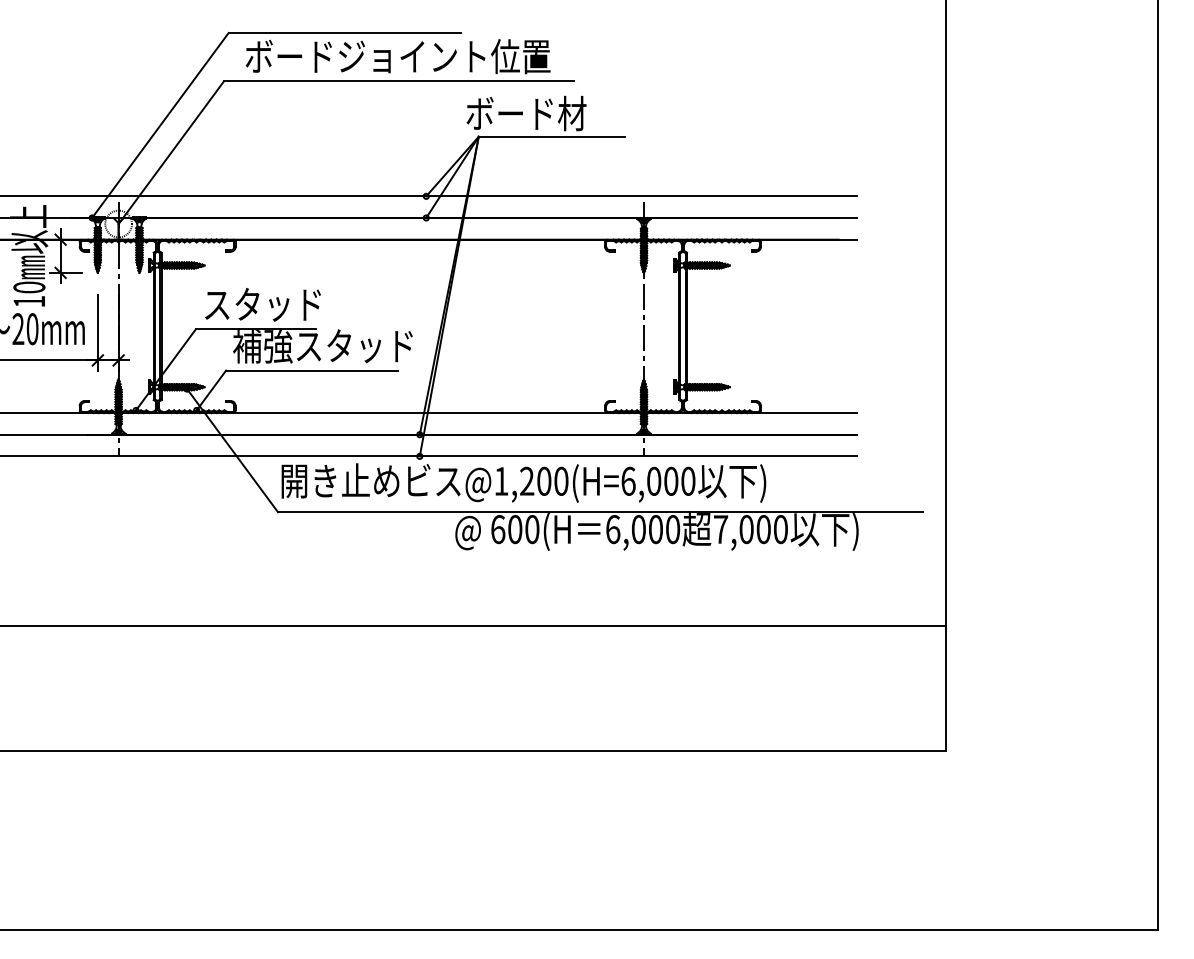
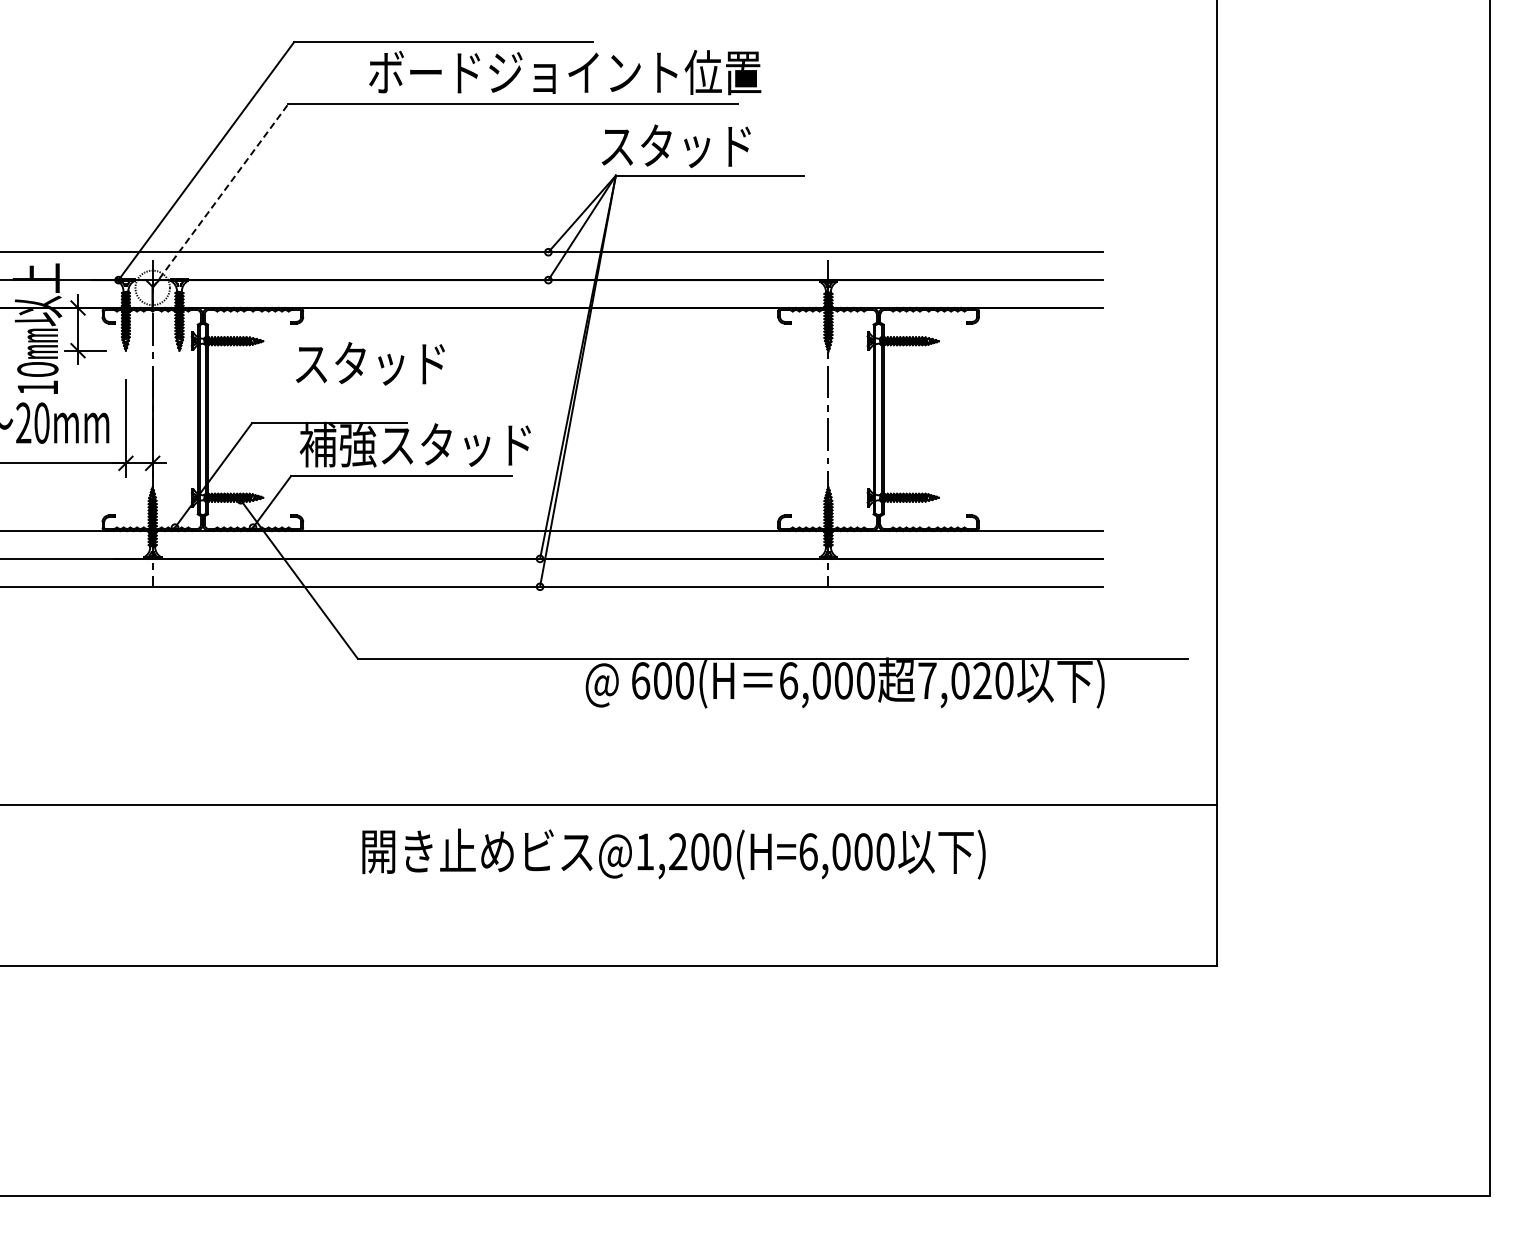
text: (398, 56) -> (565, 72), moved
text: (526, 113) -> (677, 145), ボード材 -> スタッド
line: (171, 152) -> (220, 195), solid -> dashed
text: (263, 304) -> (370, 363), moved
text: (523, 482) -> (673, 853), moved
text: (763, 529) -> (982, 680), 7,000 -> 7,020

